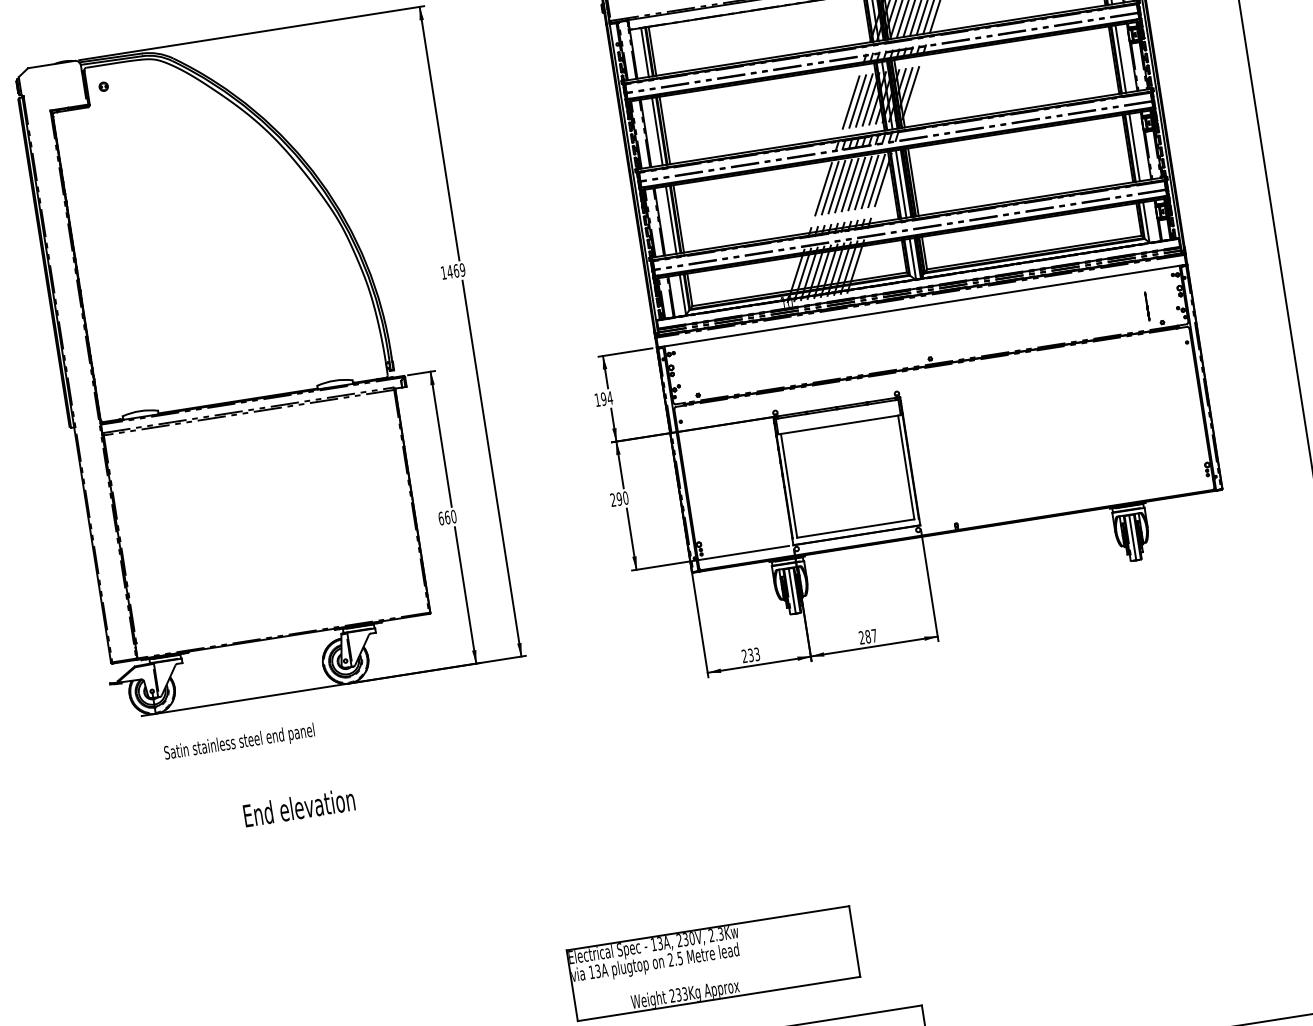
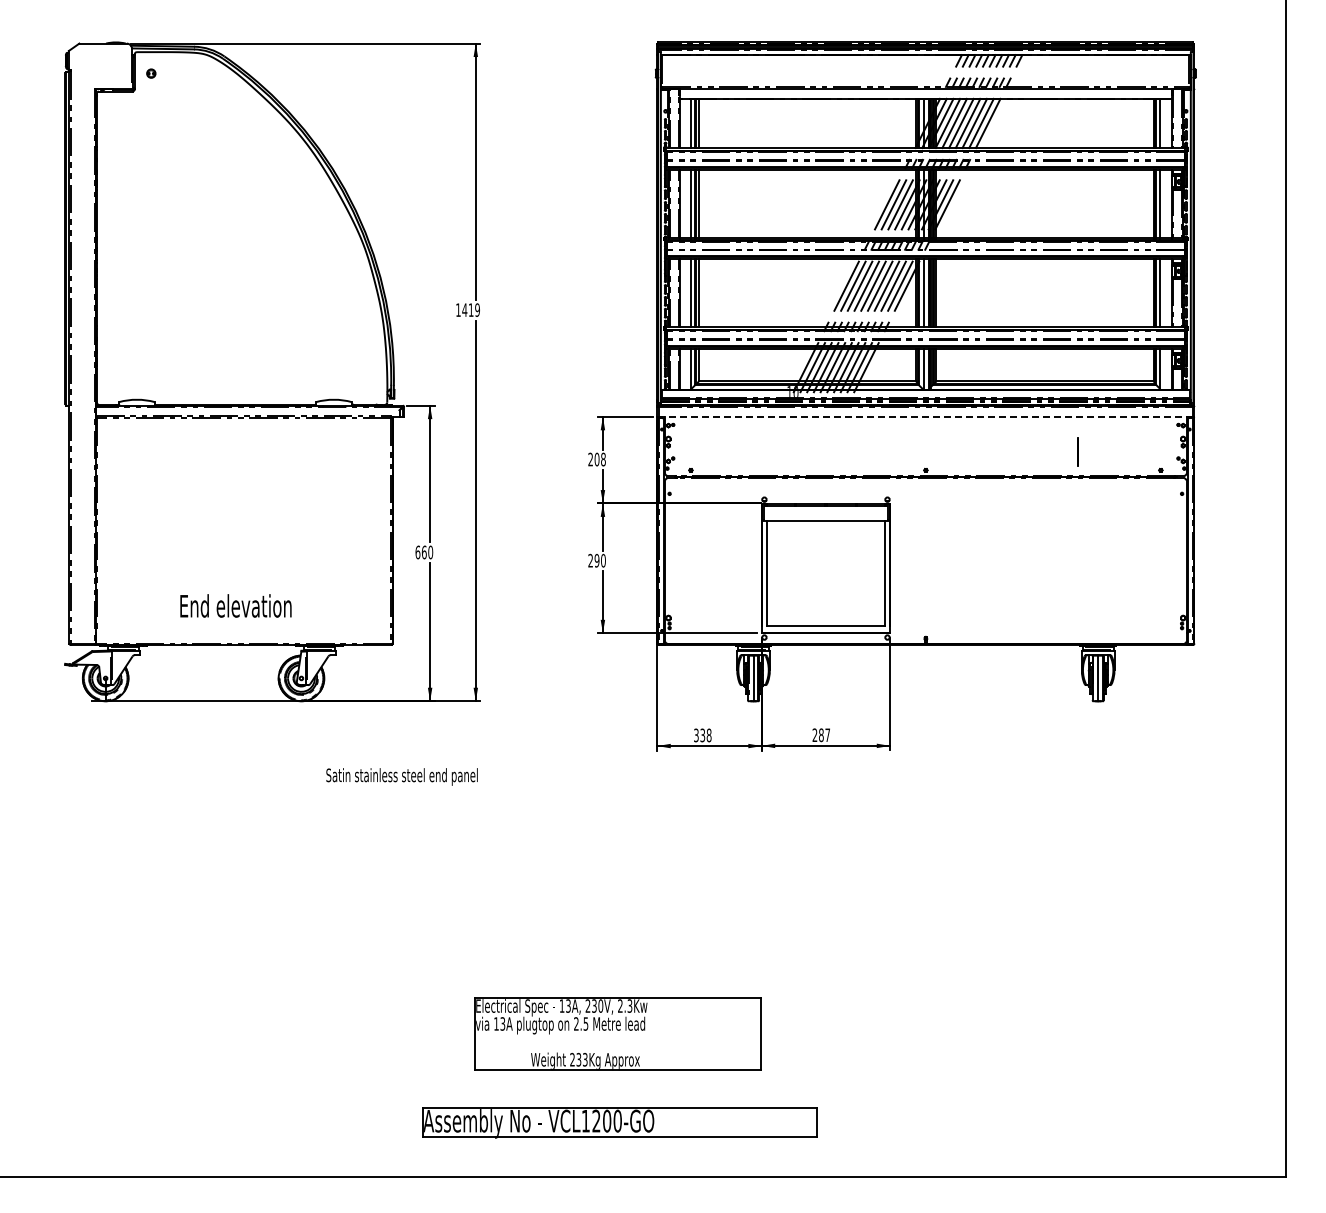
text: (455, 270) -> (470, 309), 1469 -> 1419
line: (921, 305) -> (925, 416), solid -> dashed
line: (1146, 305) -> (1077, 451), moved
text: (604, 398) -> (597, 459), 194 -> 208
text: (750, 655) -> (702, 735), 233 -> 338
text: (239, 742) -> (401, 776), moved
text: (298, 807) -> (235, 605), moved

